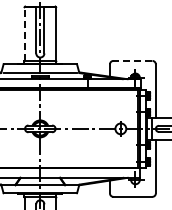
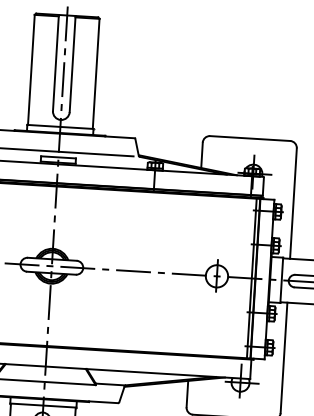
line: (24, 33) -> (31, 68), dashed -> solid
line: (132, 60) -> (249, 137), dashed -> solid

